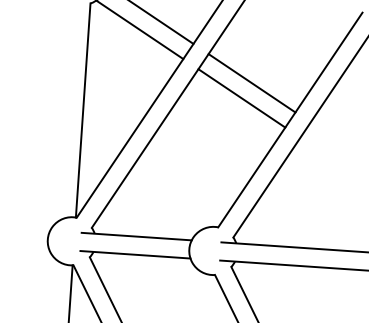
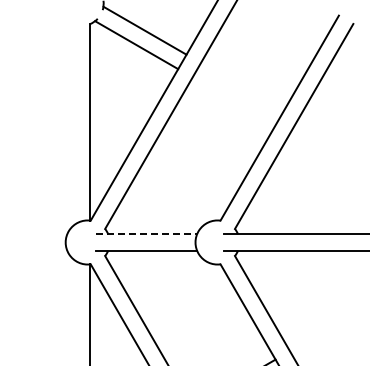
line: (251, 82) -> (241, 86), removed
line: (241, 98) -> (233, 101), removed
line: (137, 237) -> (147, 234), solid -> dashed

